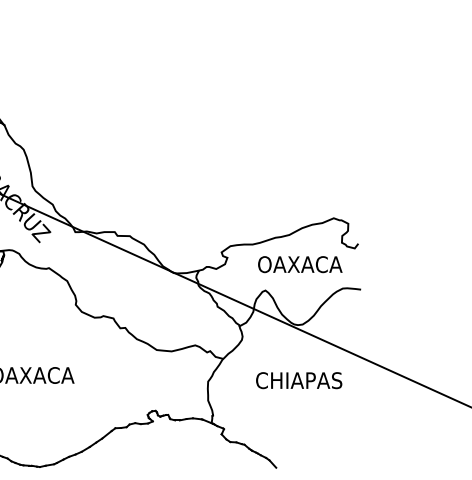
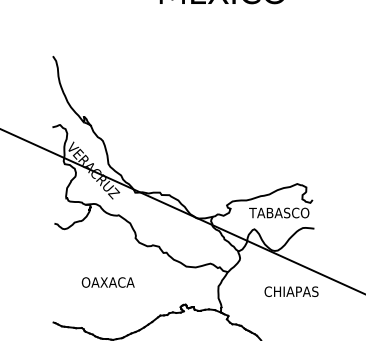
text: (305, 263) -> (279, 212), OAXACA -> TABASCO
text: (299, 380) -> (291, 291), moved

